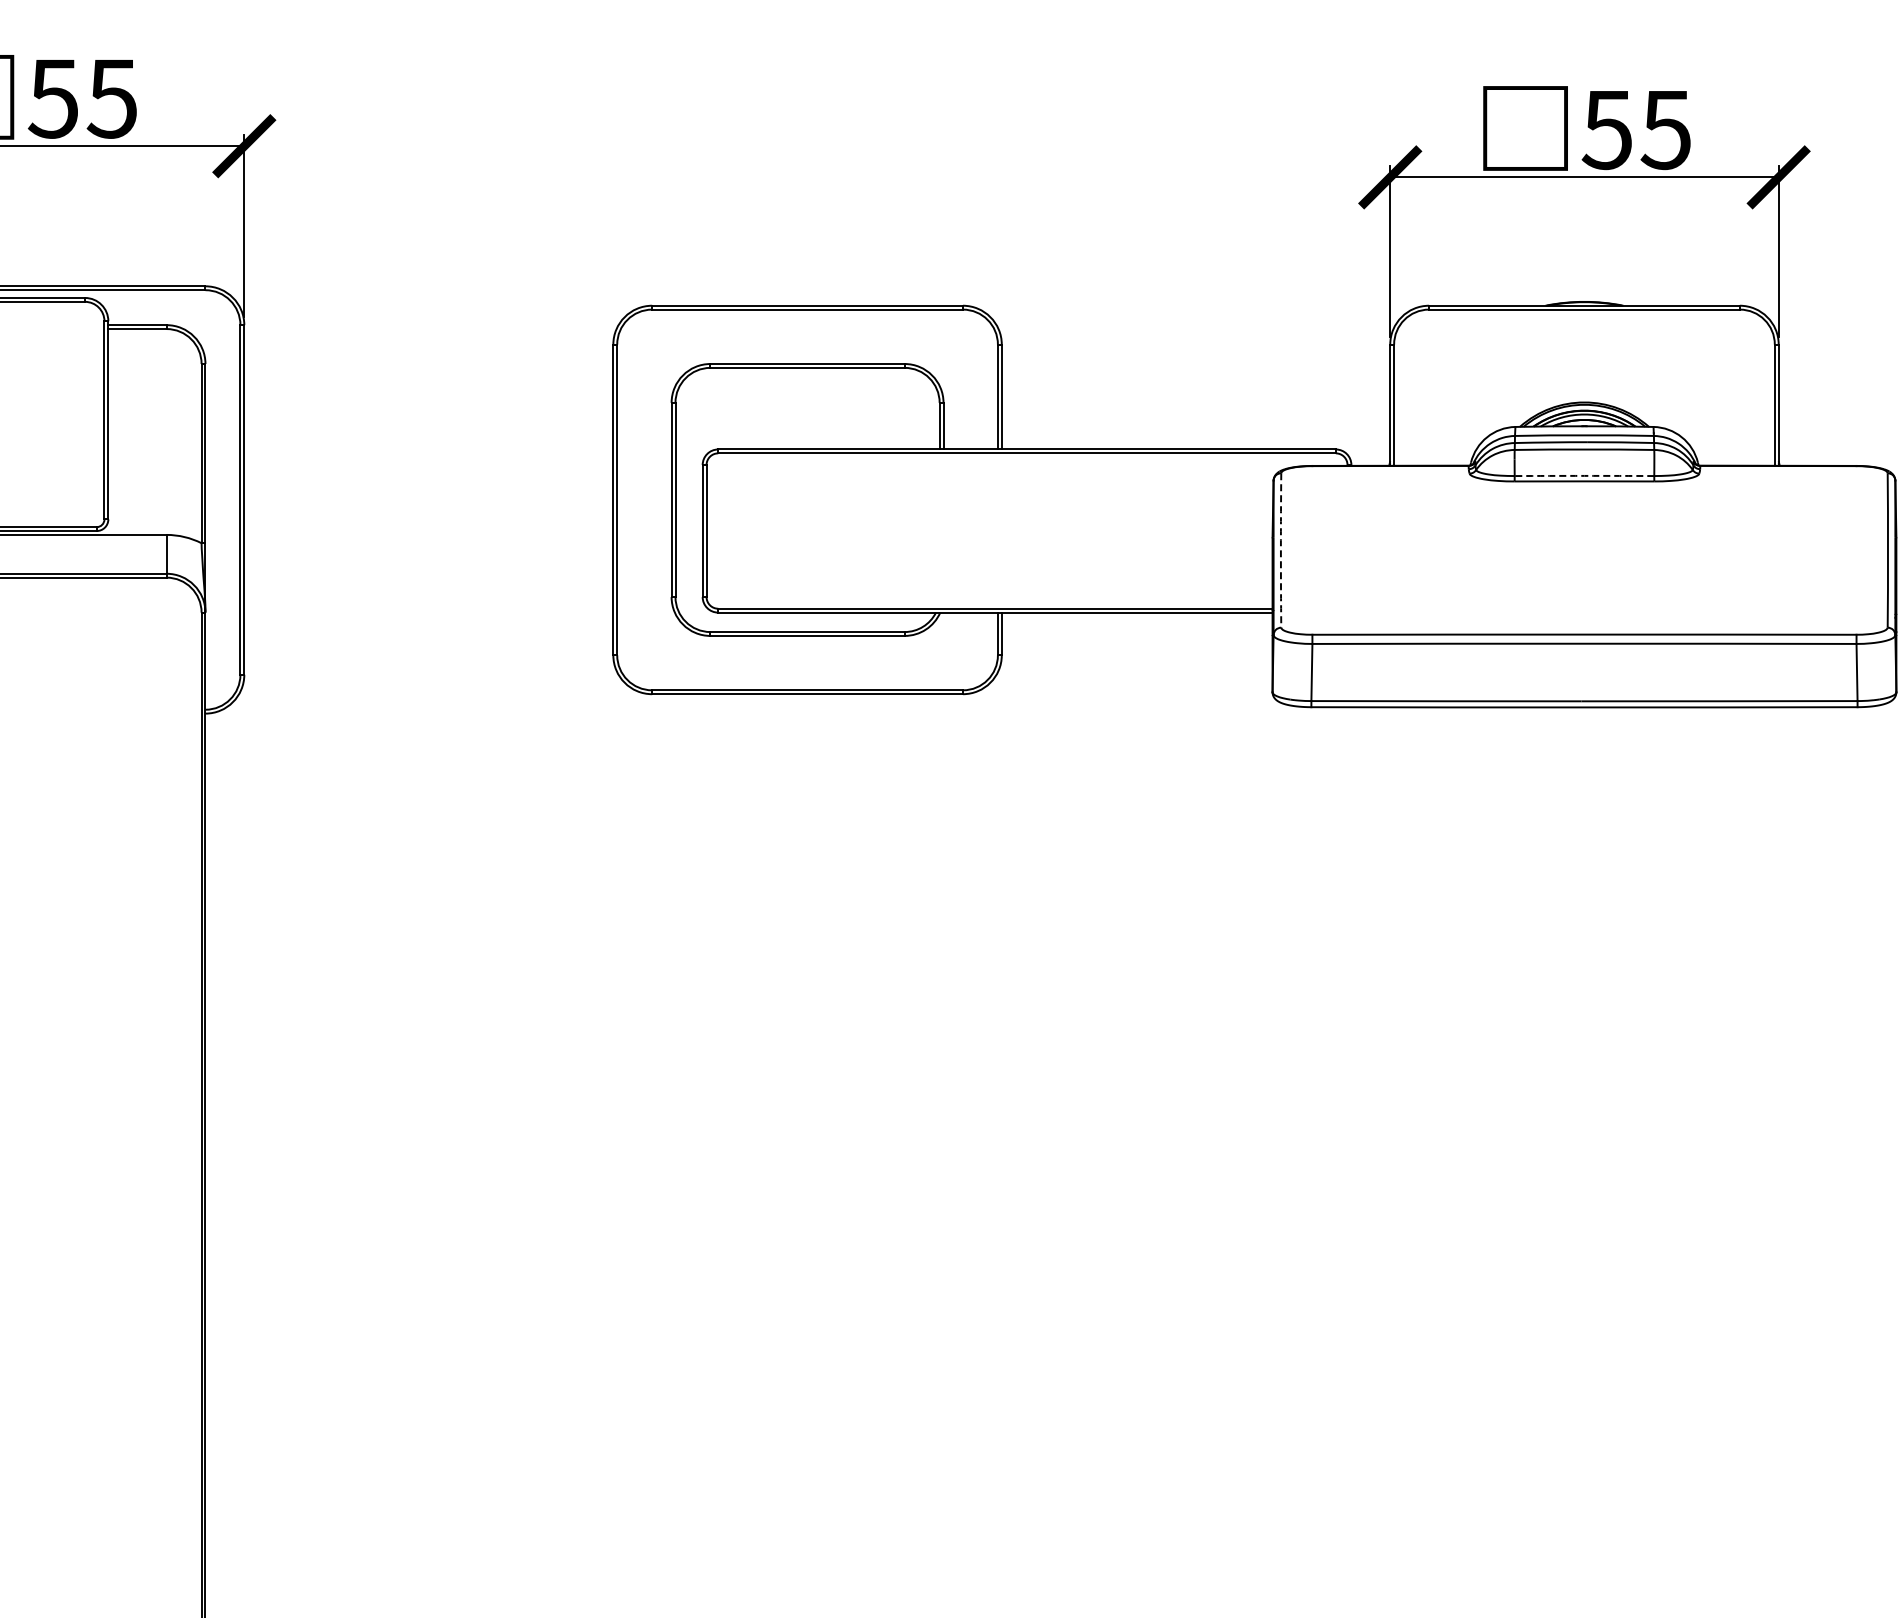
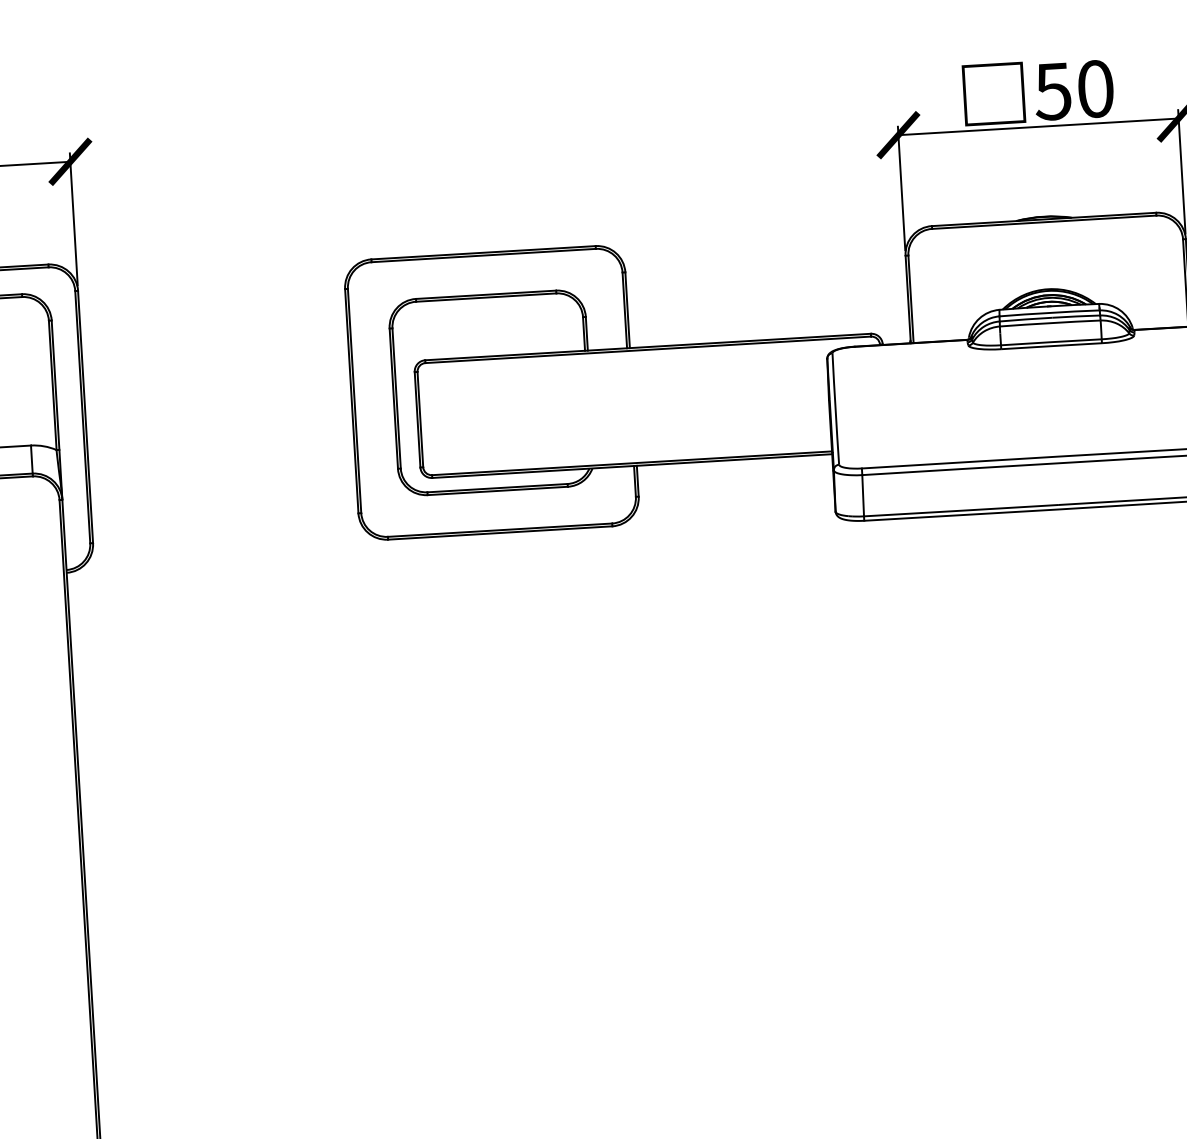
text: (1665, 129) -> (1094, 88), 55 -> 50
arc: (1584, 475) -> (1051, 341), dashed -> solid
arc: (1280, 550) -> (835, 409), dashed -> solid

